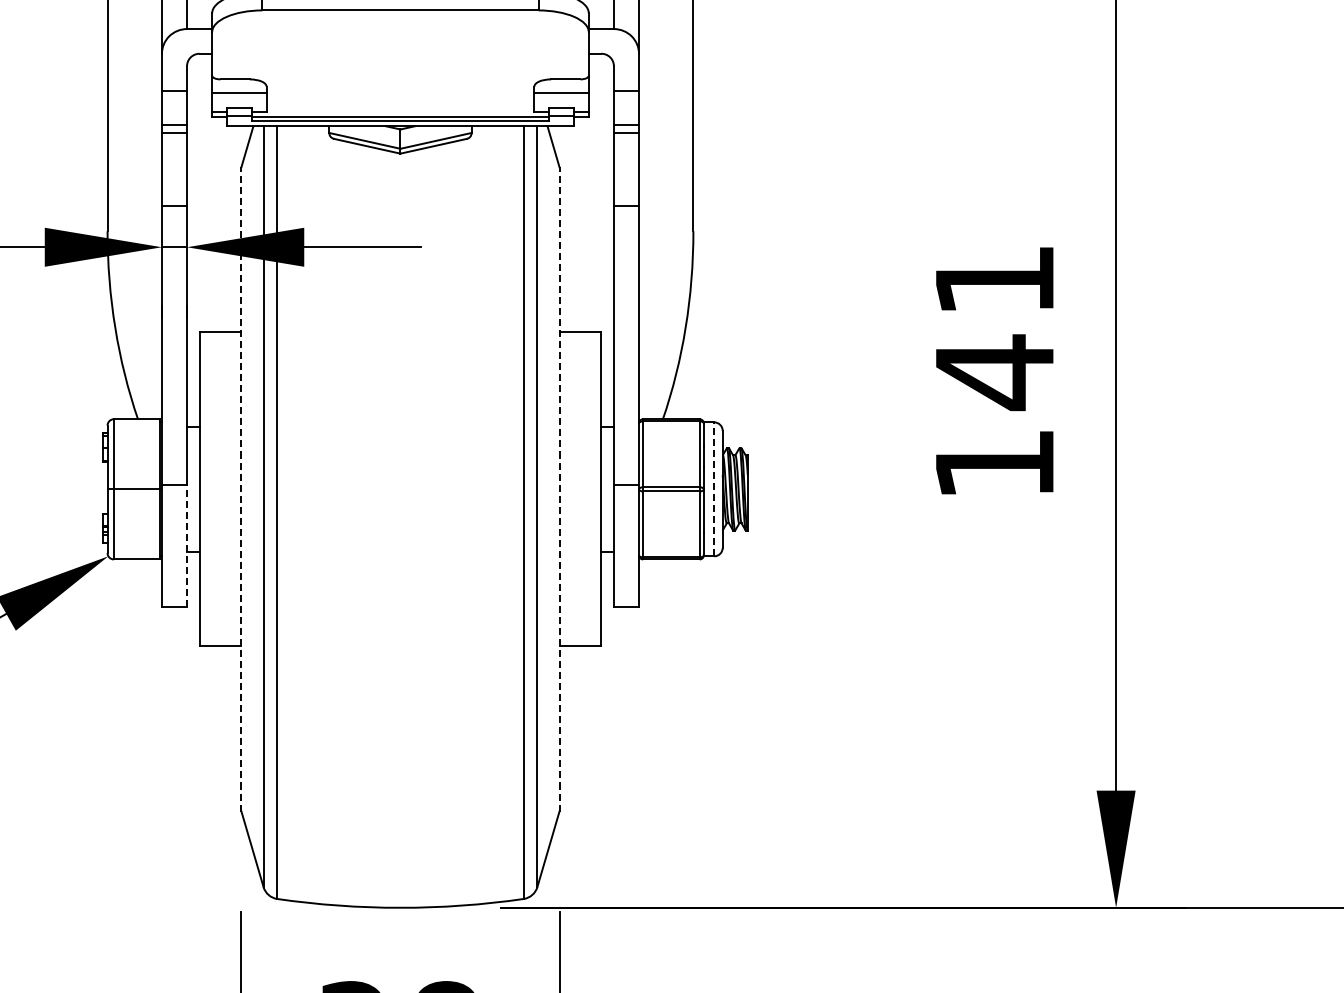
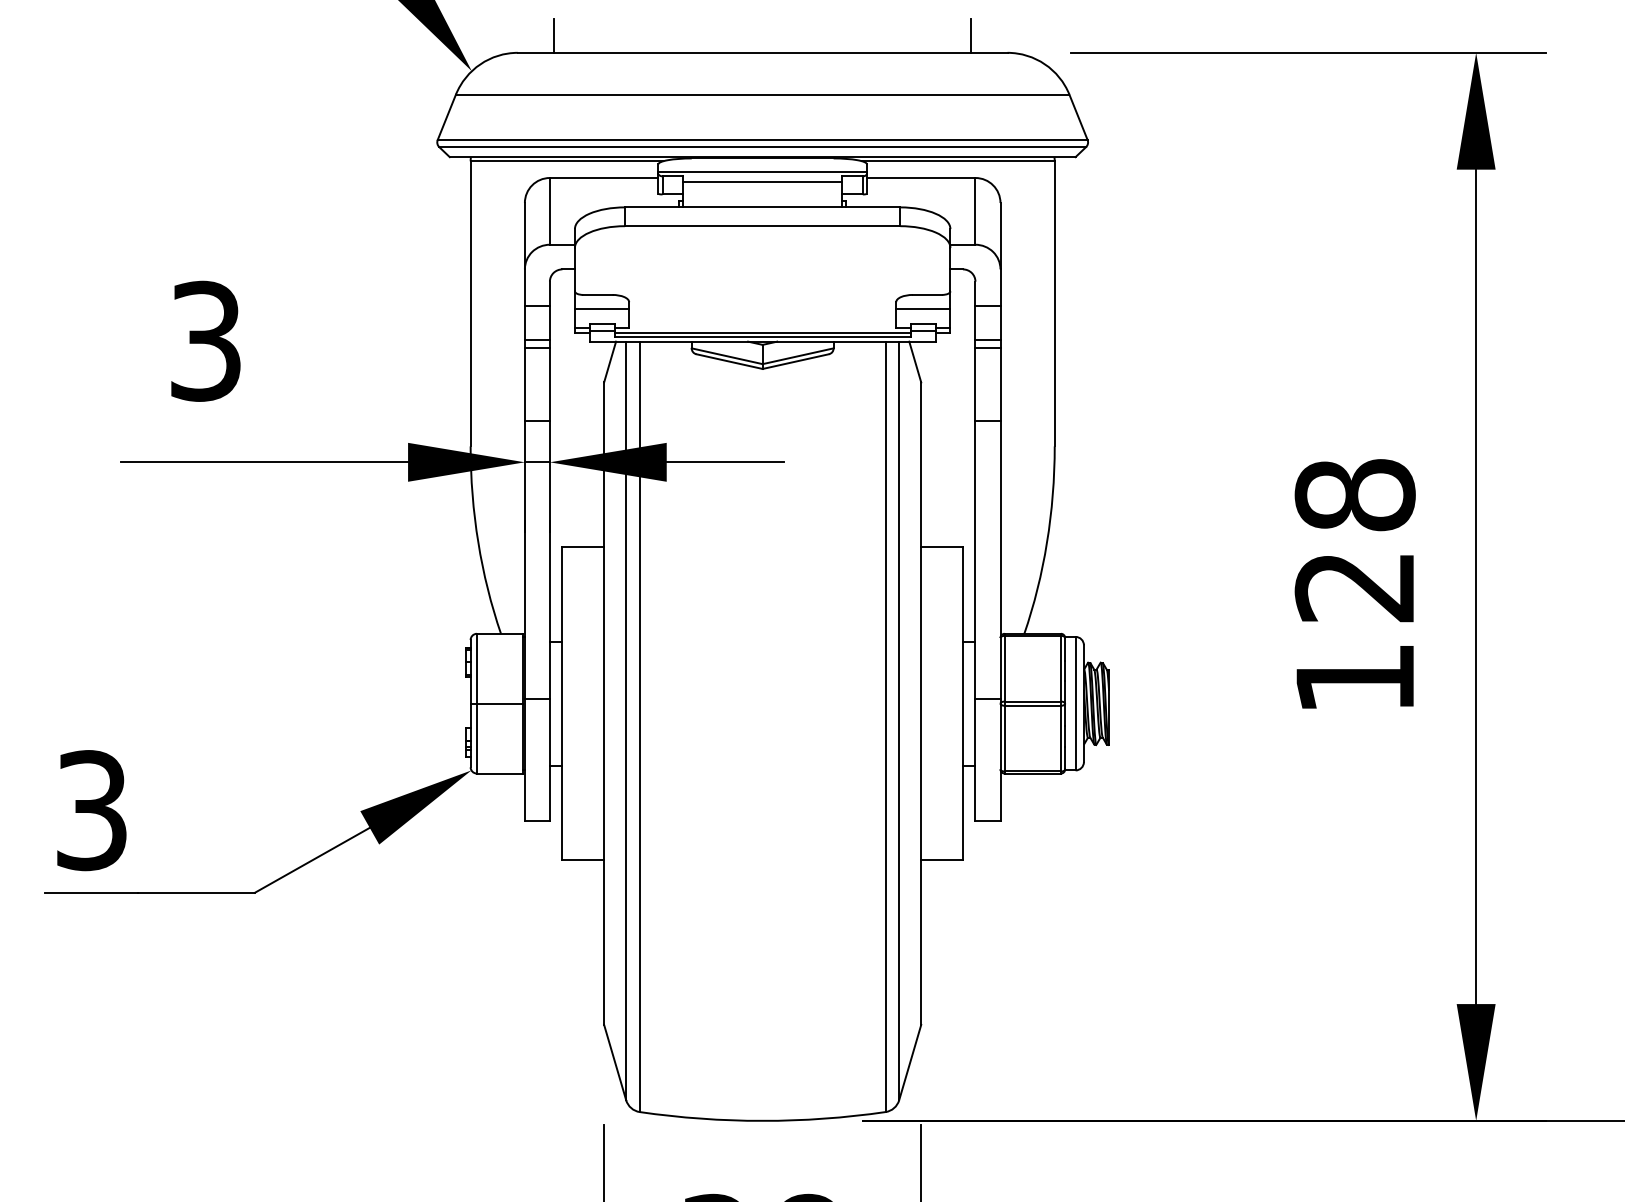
text: (994, 327) -> (1354, 542), 141 -> 128
line: (241, 489) -> (604, 703), dashed -> solid
line: (559, 489) -> (921, 703), dashed -> solid
line: (714, 489) -> (1075, 703), dashed -> solid
line: (186, 545) -> (549, 759), dashed -> solid

